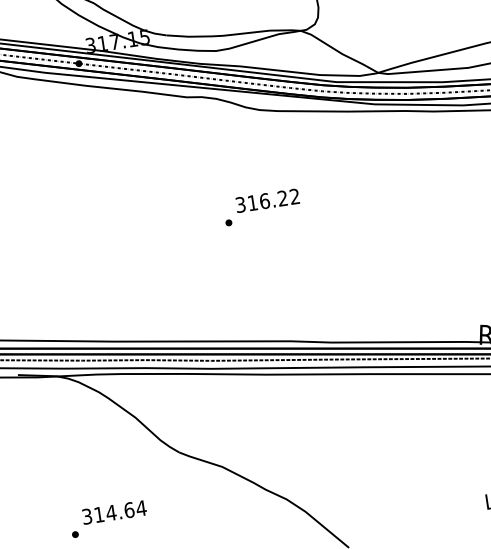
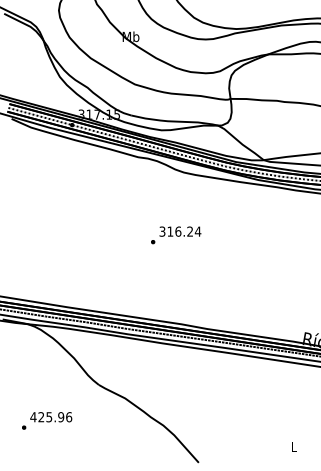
text: (293, 196) -> (197, 231), 316.22 -> 316.24
text: (114, 512) -> (51, 417), 314.64 -> 425.96

